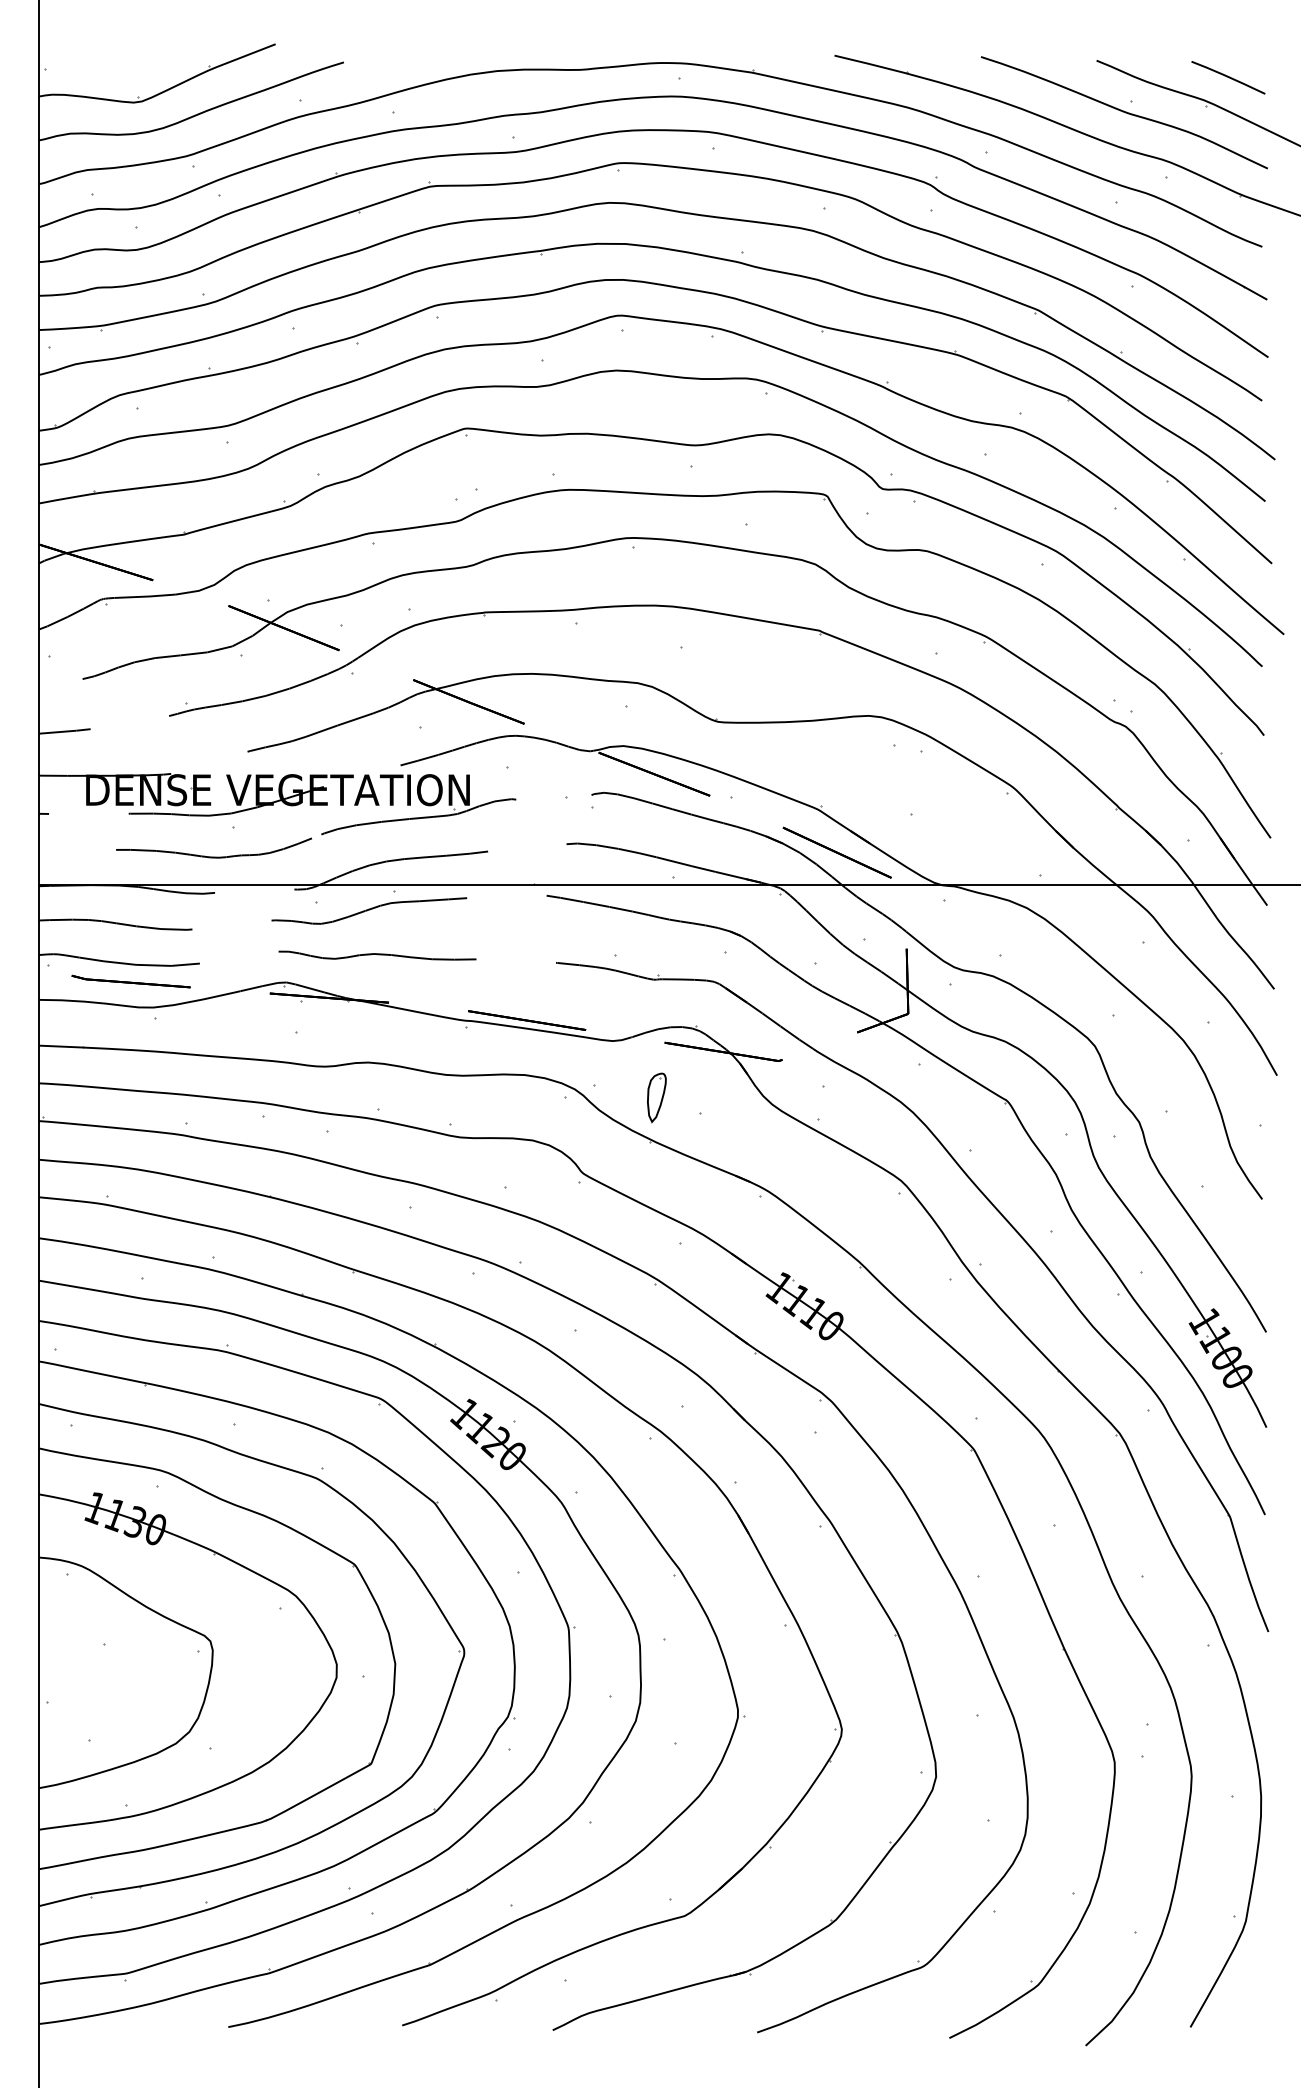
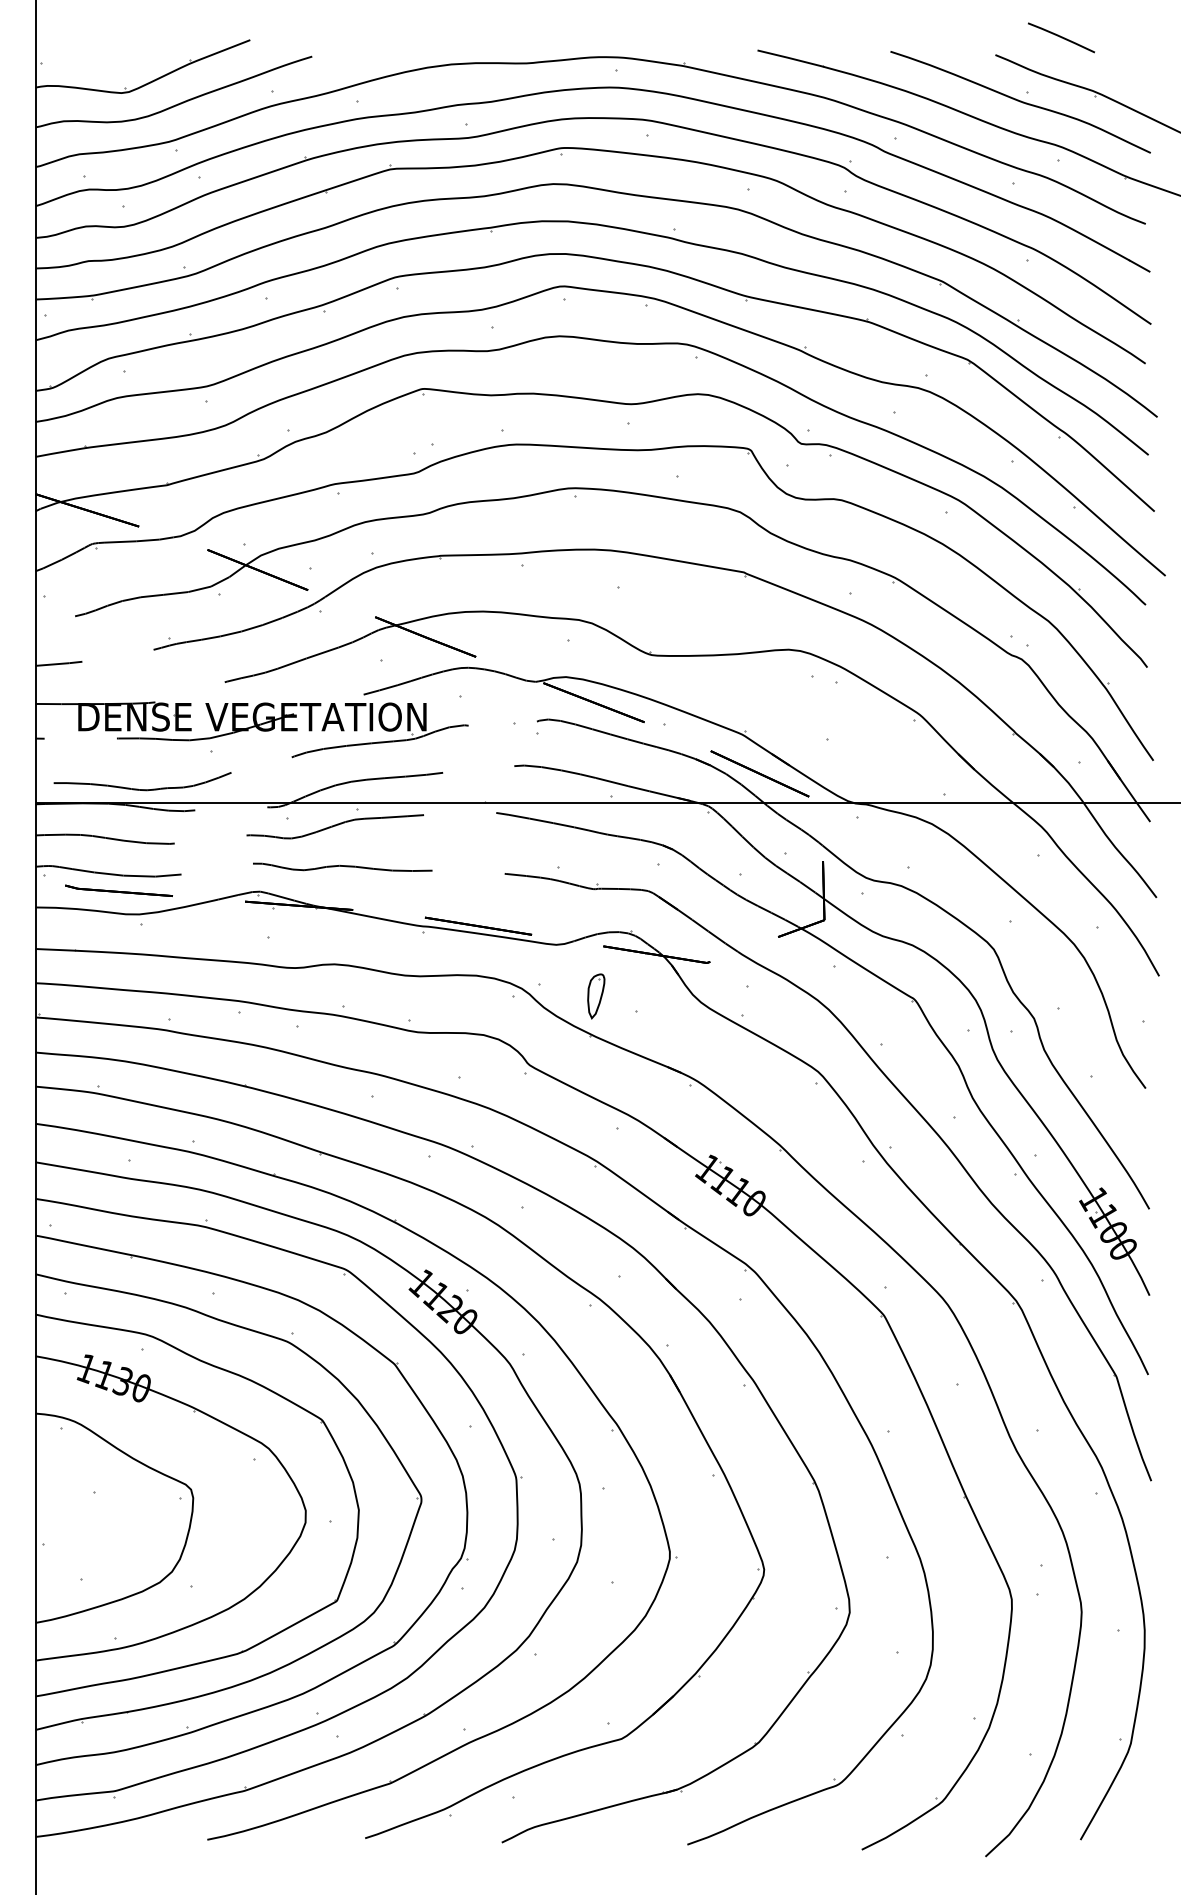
line: (1228, 77) -> (1061, 37), moved
curve: (213, 856) -> (142, 789), moved

